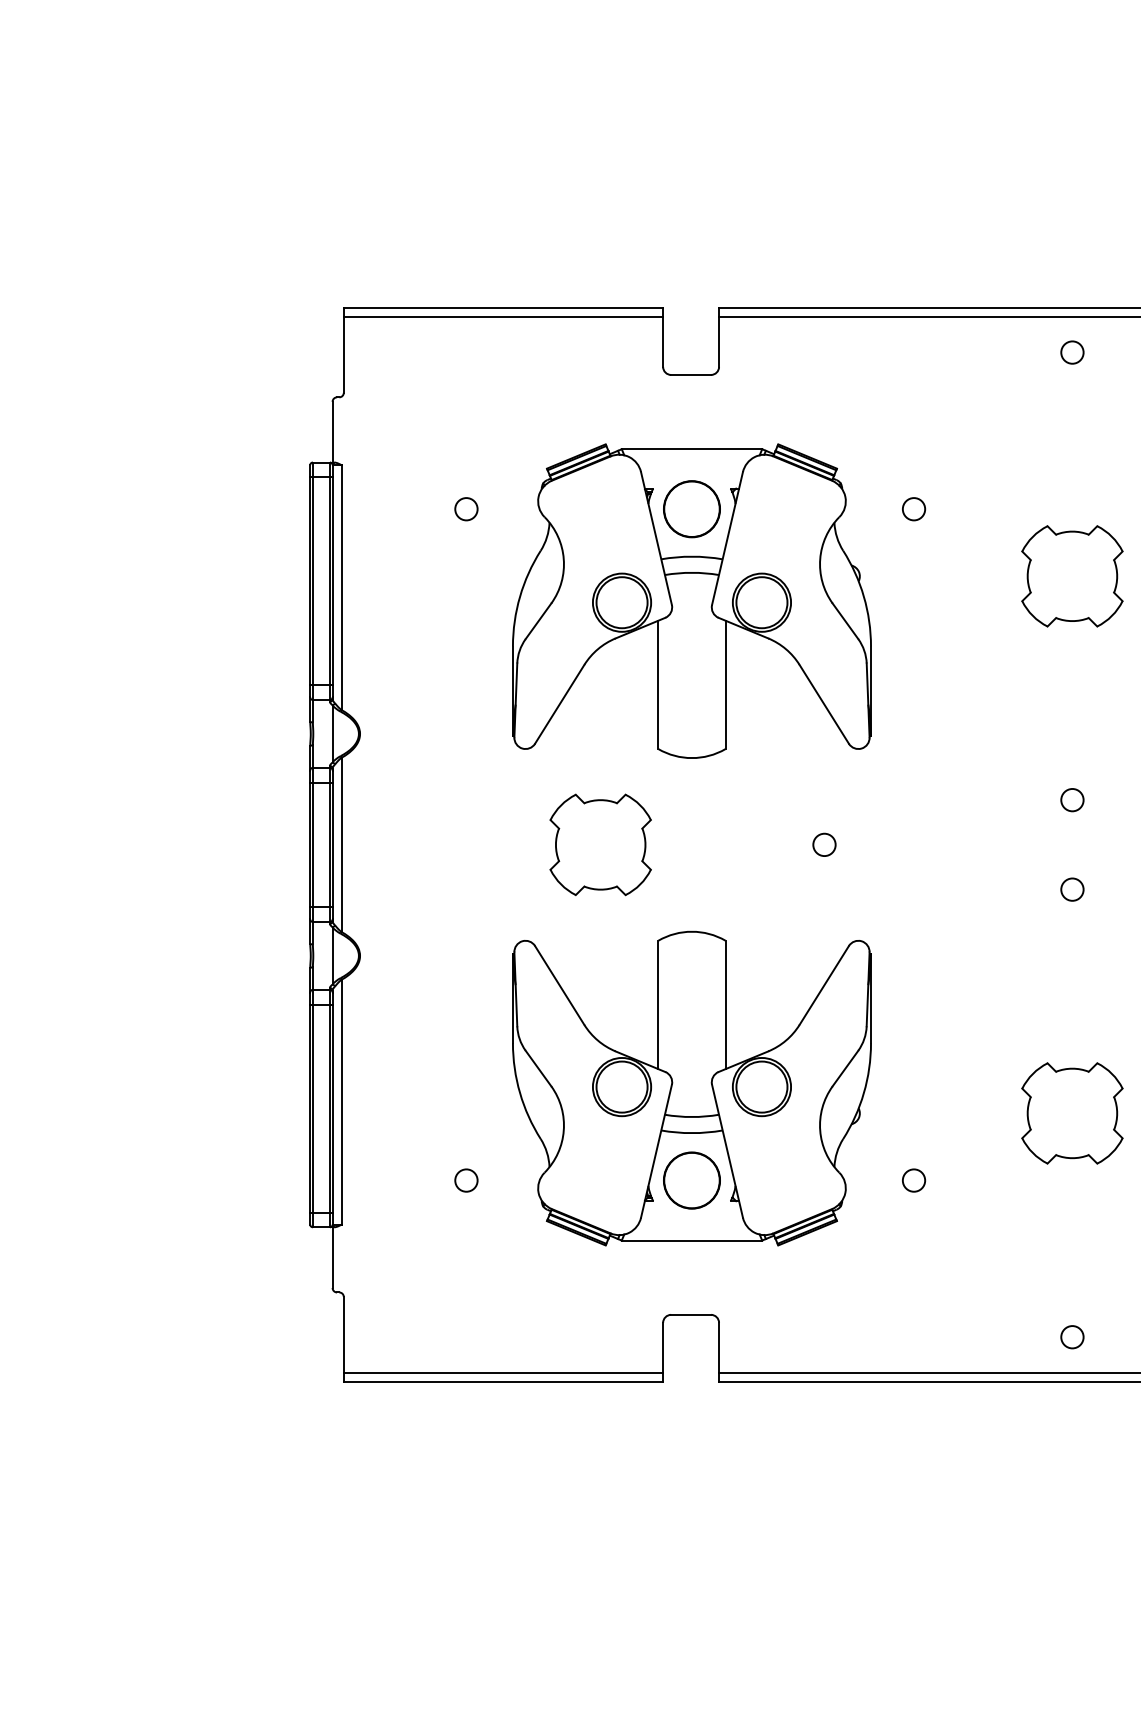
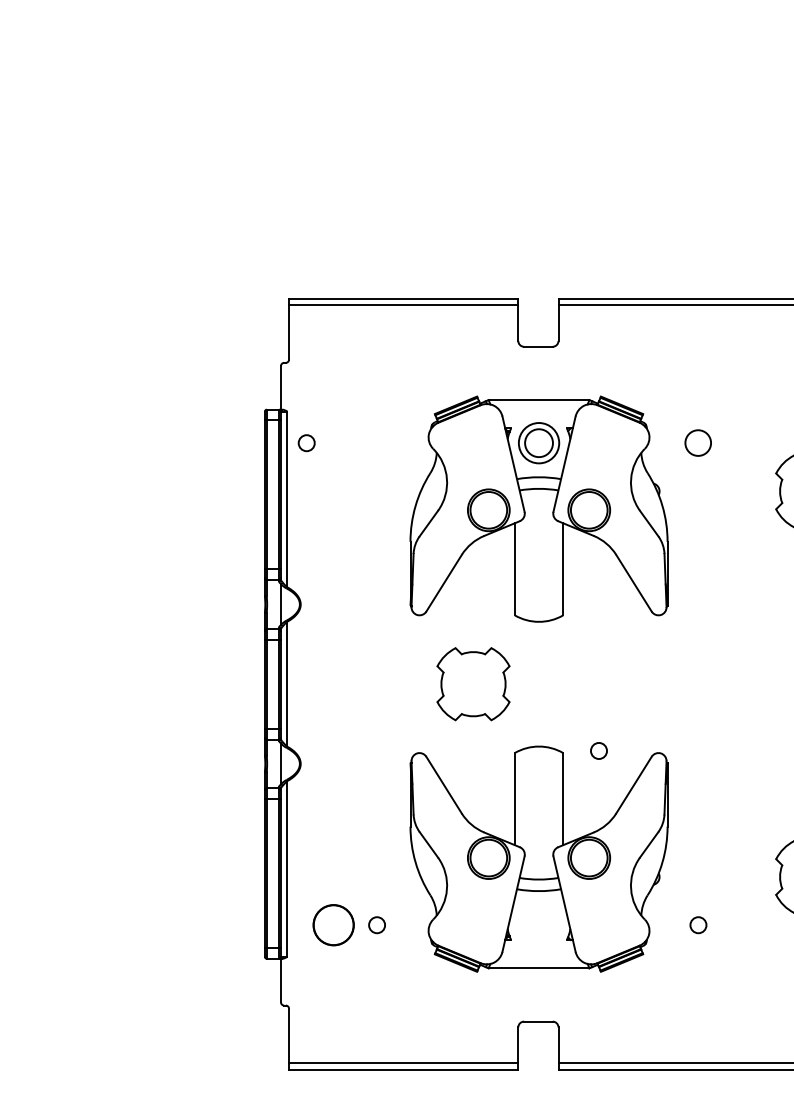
circle: (691, 508) -> (538, 442), size x0.7
circle: (466, 509) -> (306, 443), moved
circle: (914, 509) -> (698, 443), size x1.6
circle: (824, 844) -> (599, 750), moved
circle: (691, 1180) -> (333, 925), moved

